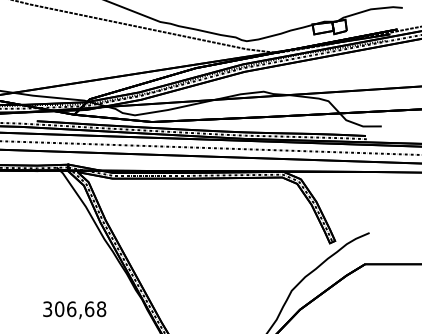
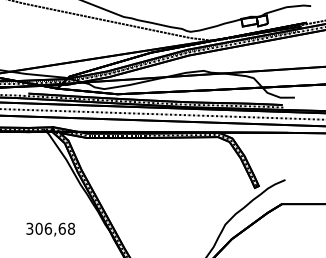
text: (74, 310) -> (50, 229), moved

